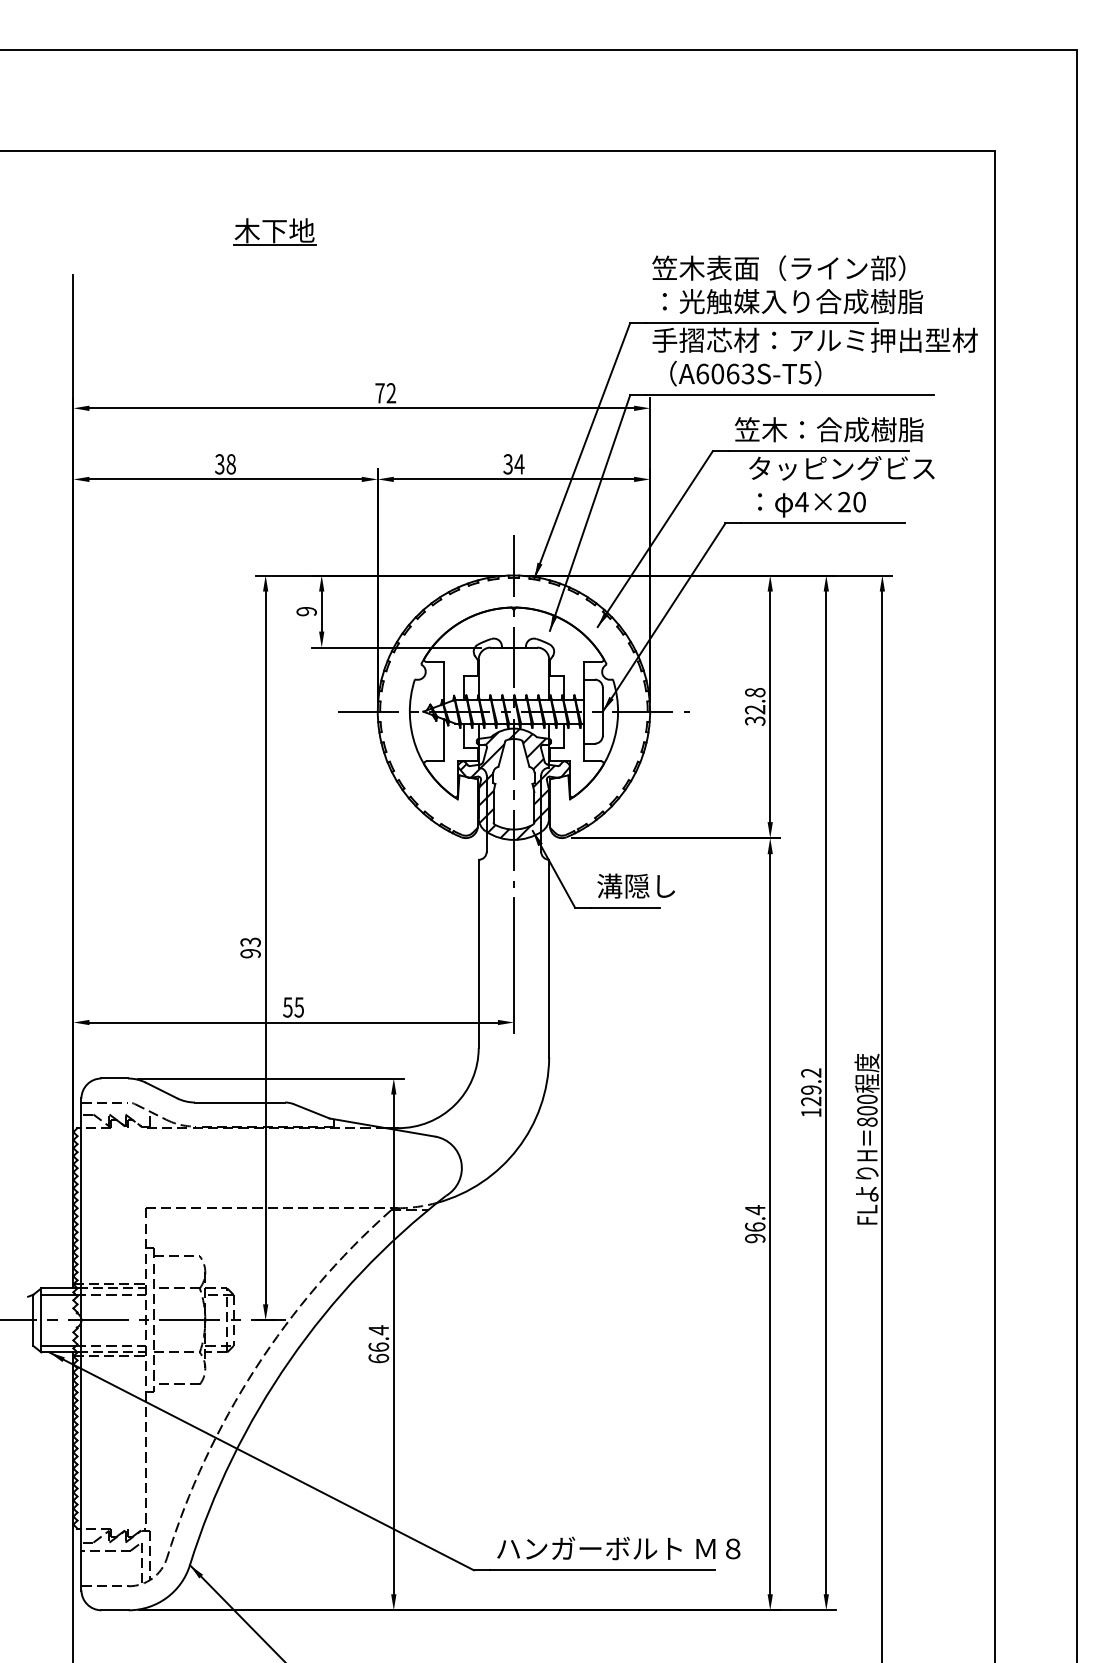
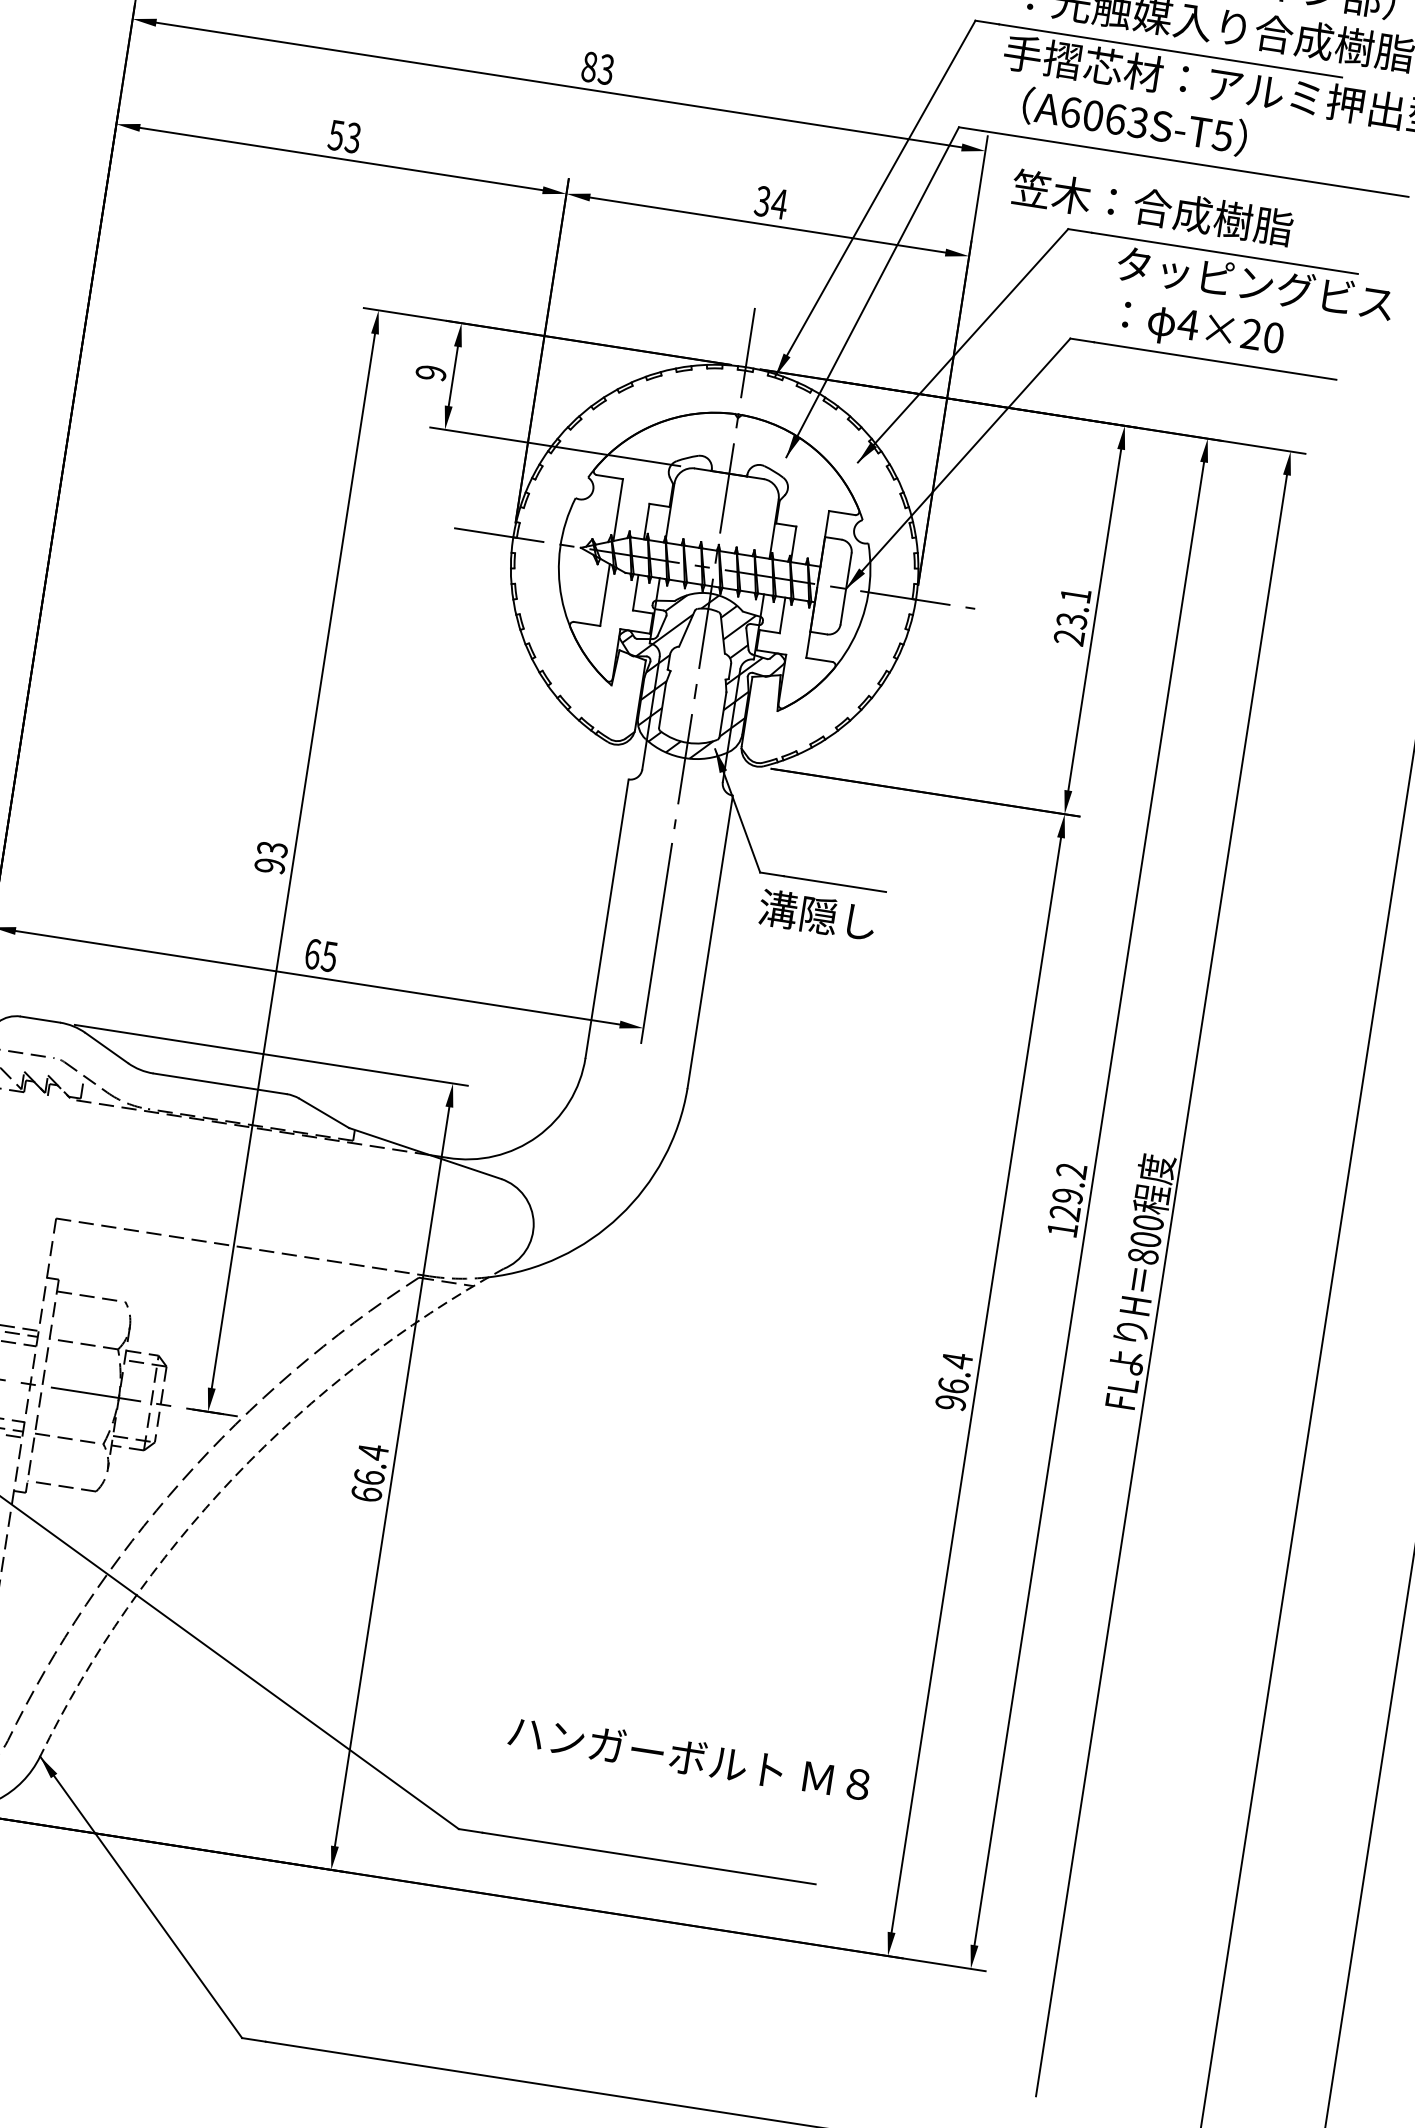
text: (385, 393) -> (597, 68), 72 -> 83
text: (828, 429) -> (1151, 207), moved
text: (225, 464) -> (344, 136), 38 -> 53
text: (755, 706) -> (1073, 616), 32.8 -> 23.1
text: (635, 885) -> (816, 914), moved
text: (287, 1007) -> (312, 954), 55 -> 65
arc: (289, 1360) -> (234, 1476), solid -> dashed
text: (618, 1548) -> (688, 1757), moved

